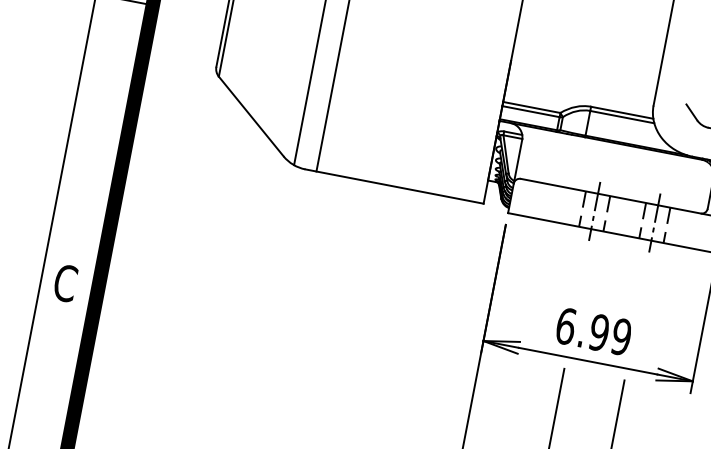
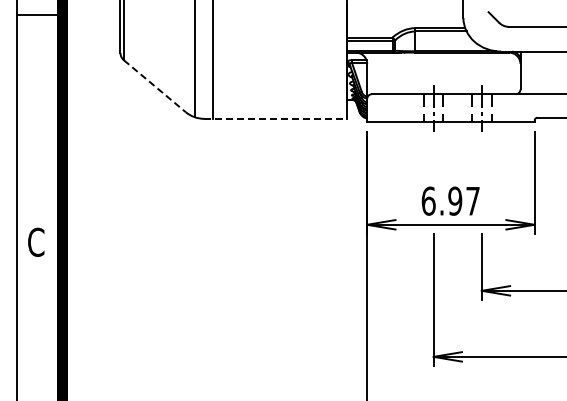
line: (252, 117) -> (155, 86), solid -> dashed
line: (395, 186) -> (276, 118), solid -> dashed
text: (620, 335) -> (472, 200), 6.99 -> 6.97

